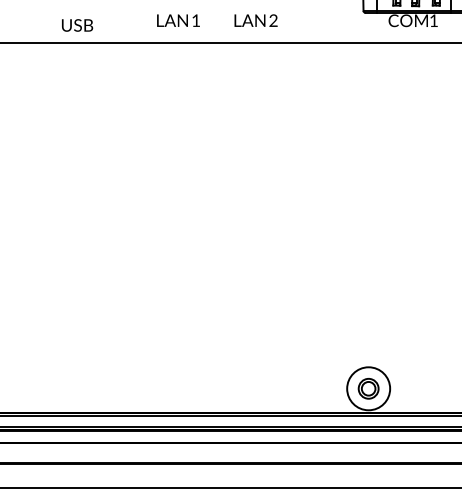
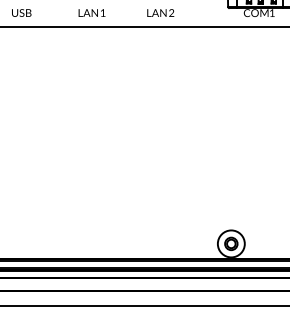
text: (177, 19) -> (91, 12), moved
text: (77, 24) -> (21, 12), moved

